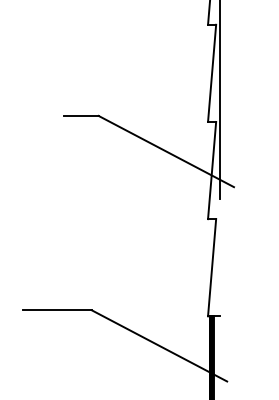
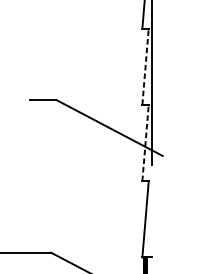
line: (212, 73) -> (145, 66), solid -> dashed
line: (212, 170) -> (145, 142), solid -> dashed

